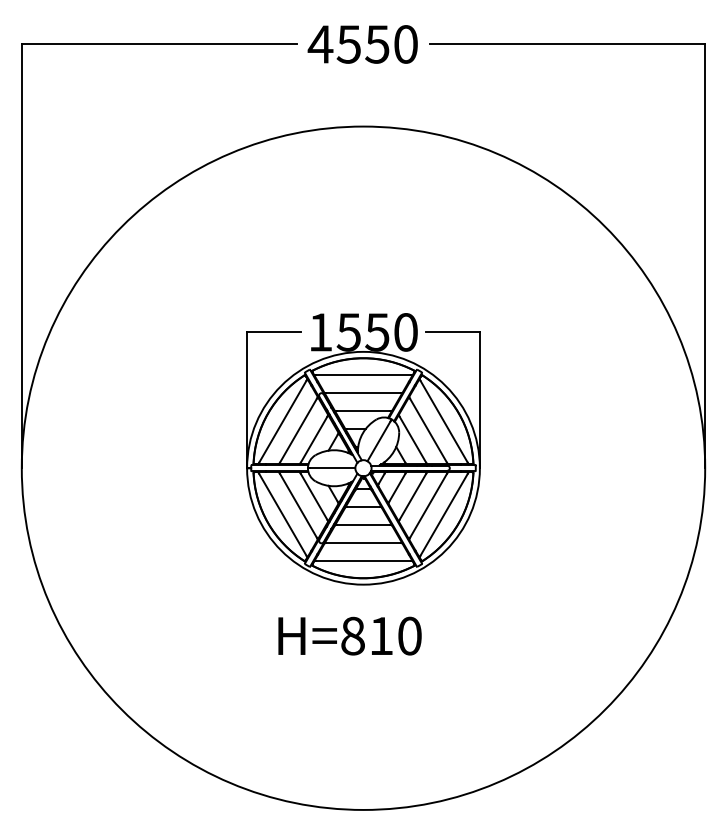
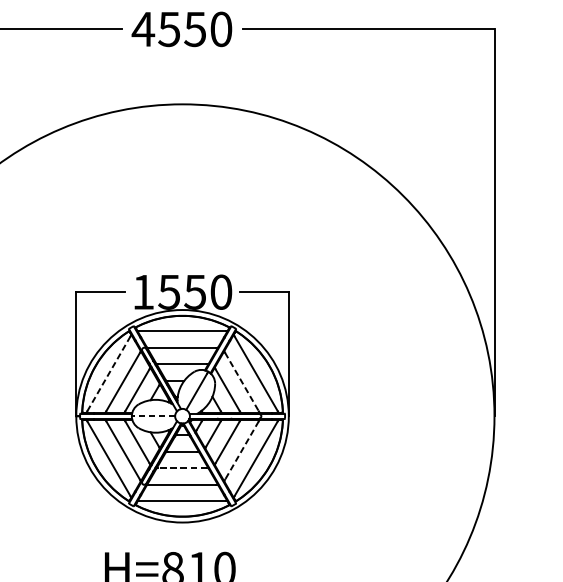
line: (282, 421) -> (108, 373), solid -> dashed
line: (428, 431) -> (241, 382), solid -> dashed
line: (332, 468) -> (154, 416), solid -> dashed
line: (428, 506) -> (241, 451), solid -> dashed
line: (363, 525) -> (182, 468), solid -> dashed

